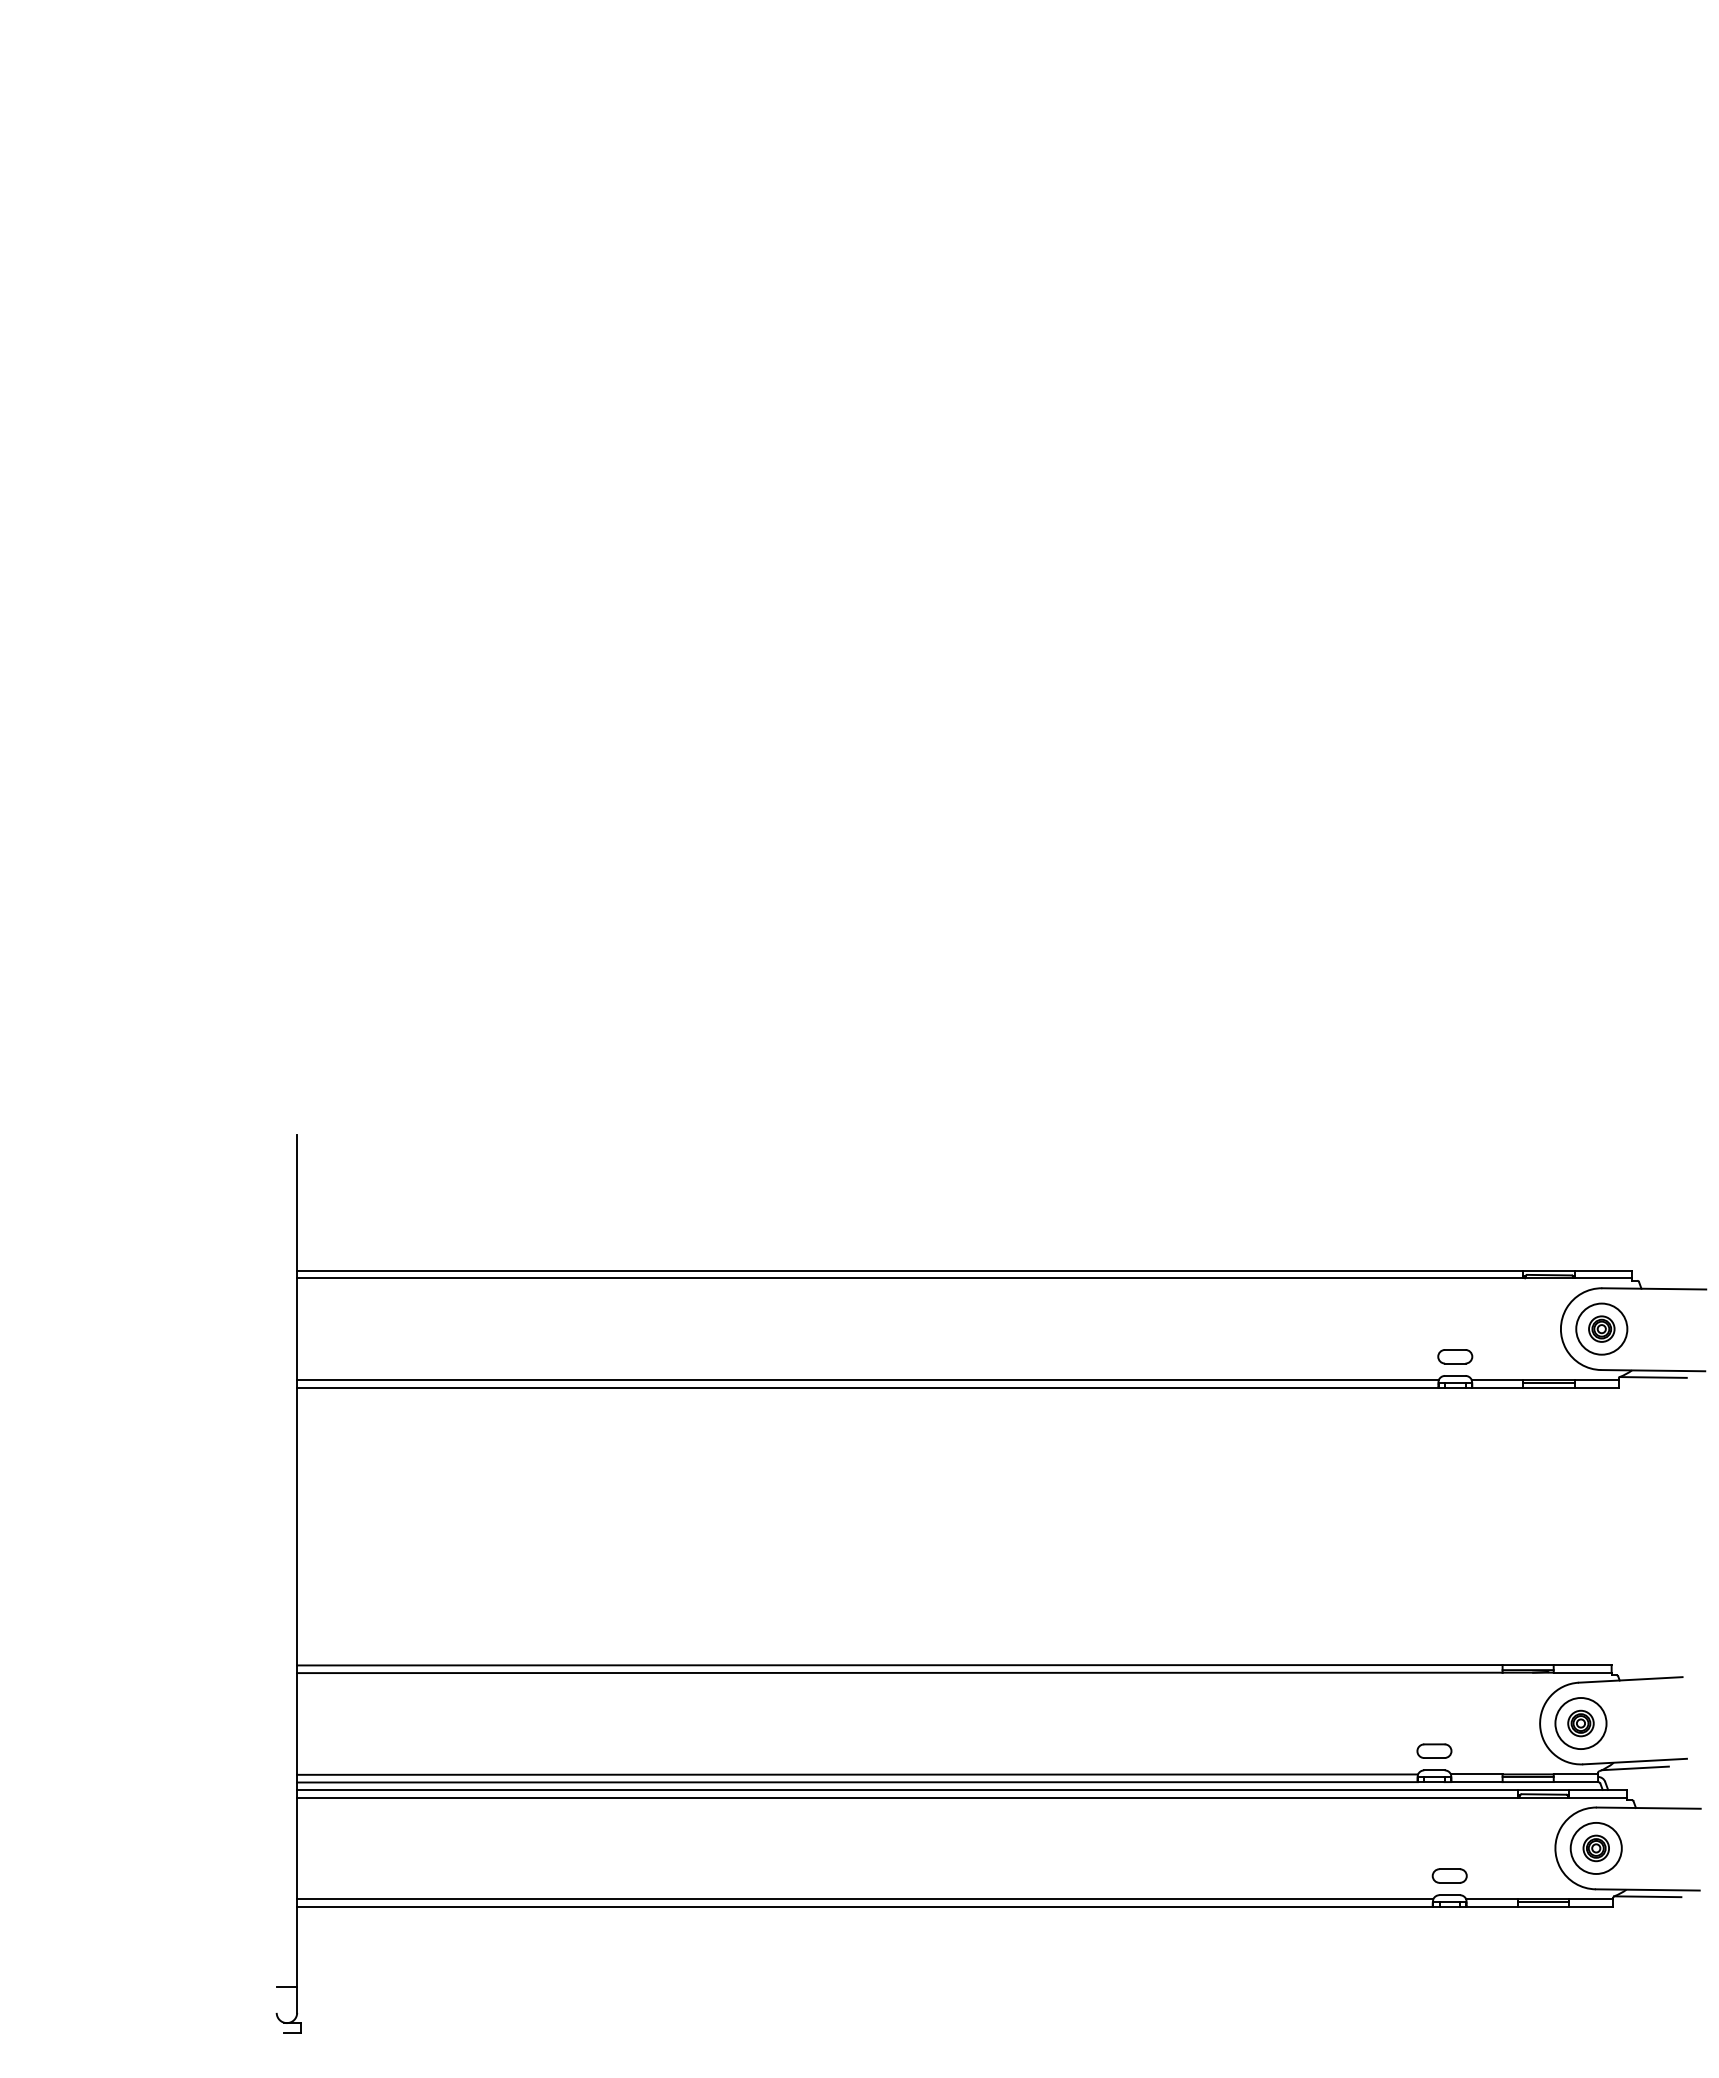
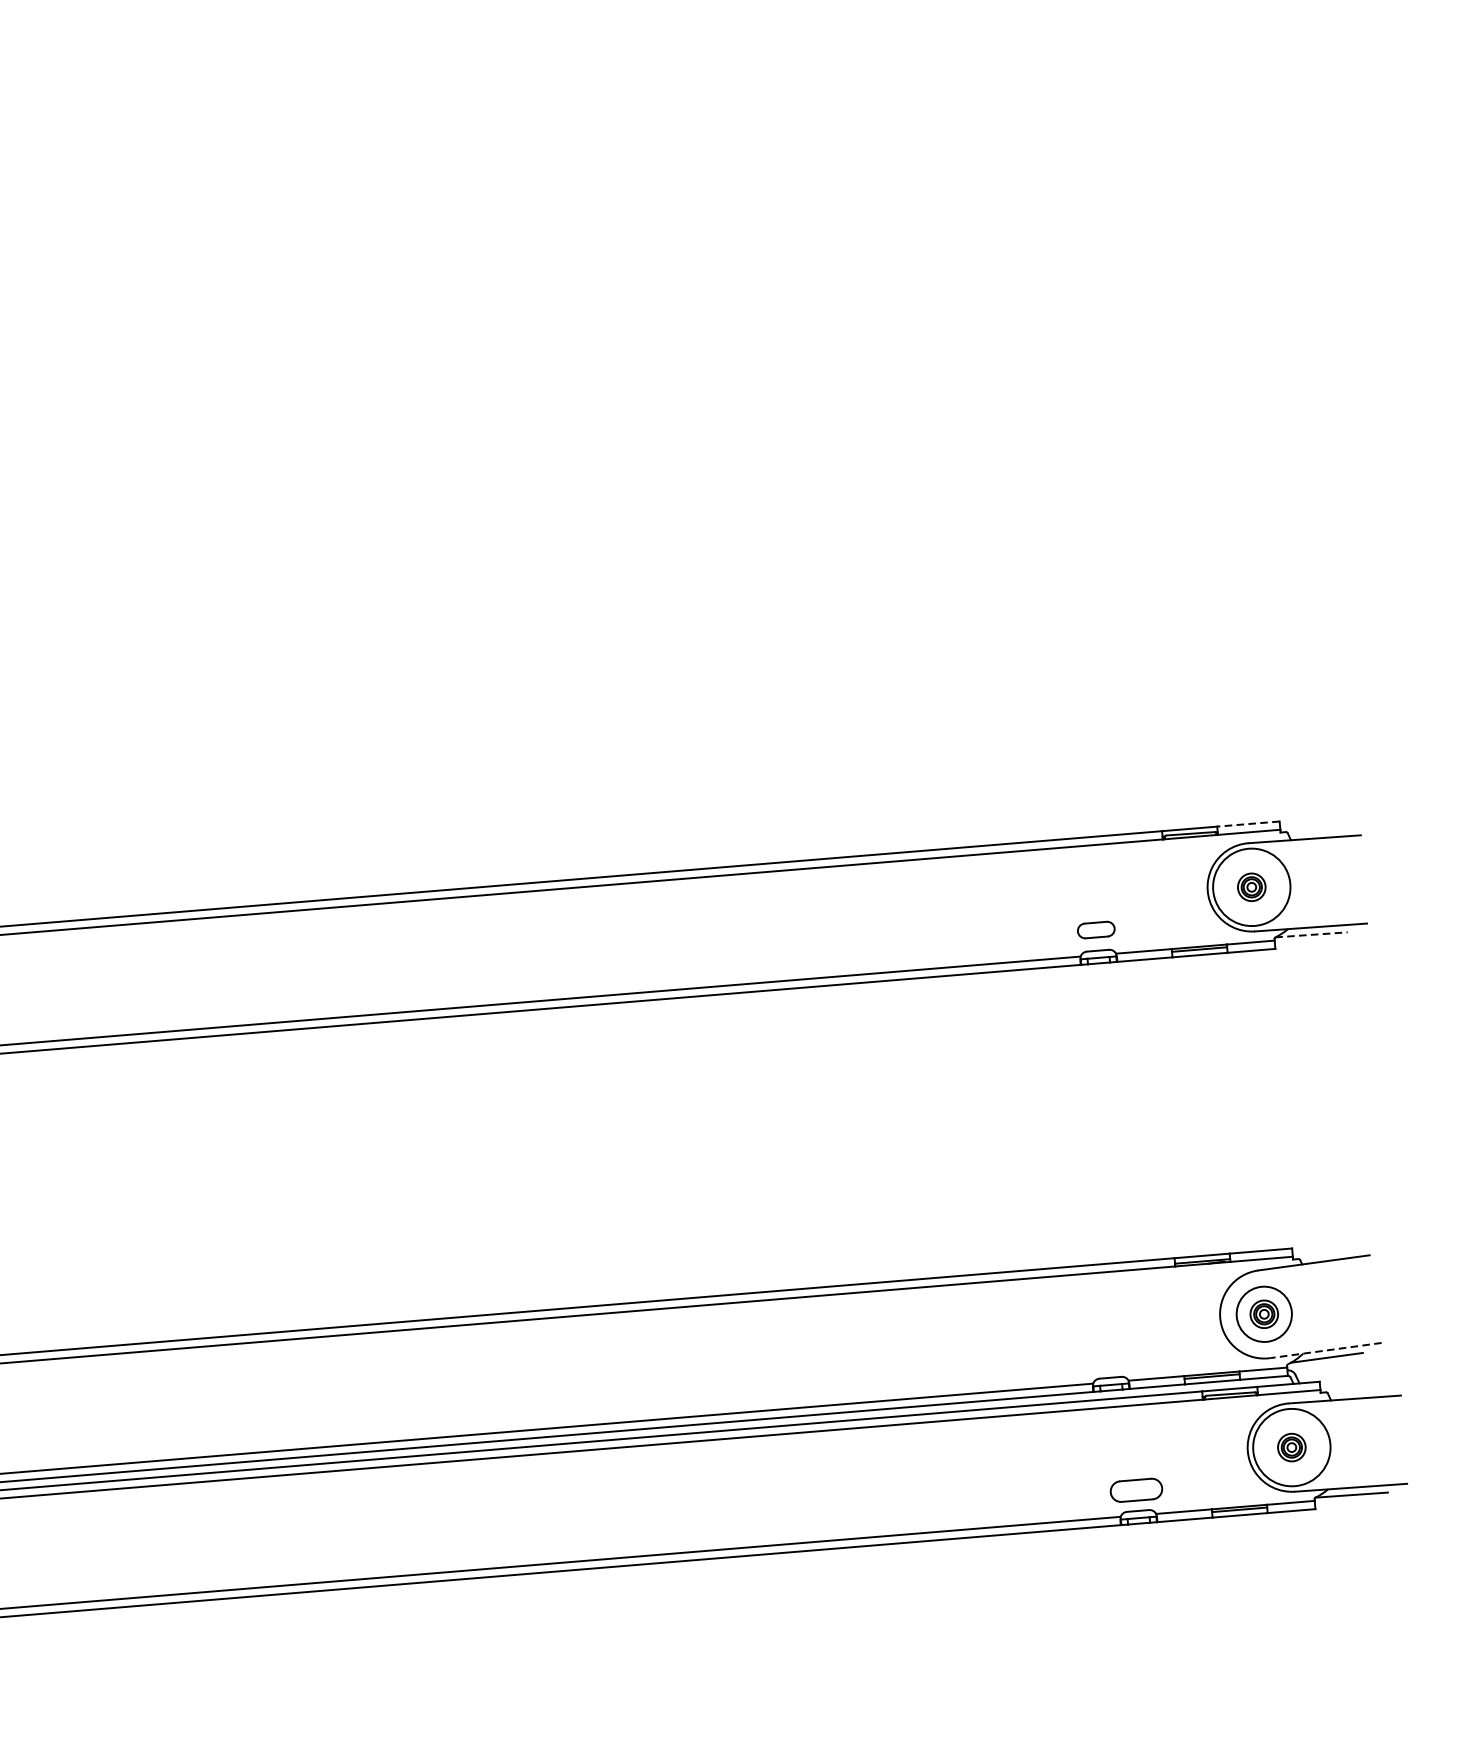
line: (1603, 1270) -> (1248, 823), solid -> dashed
circle: (1601, 1328) -> (1251, 886), size x1.4
line: (1653, 1377) -> (1311, 934), solid -> dashed
part: (1434, 1750) -> (1108, 1356), removed
line: (1635, 1761) -> (1326, 1350), solid -> dashed
circle: (1595, 1847) -> (1290, 1446), size x1.4
part: (1449, 1875) -> (1136, 1489), size x1.4

